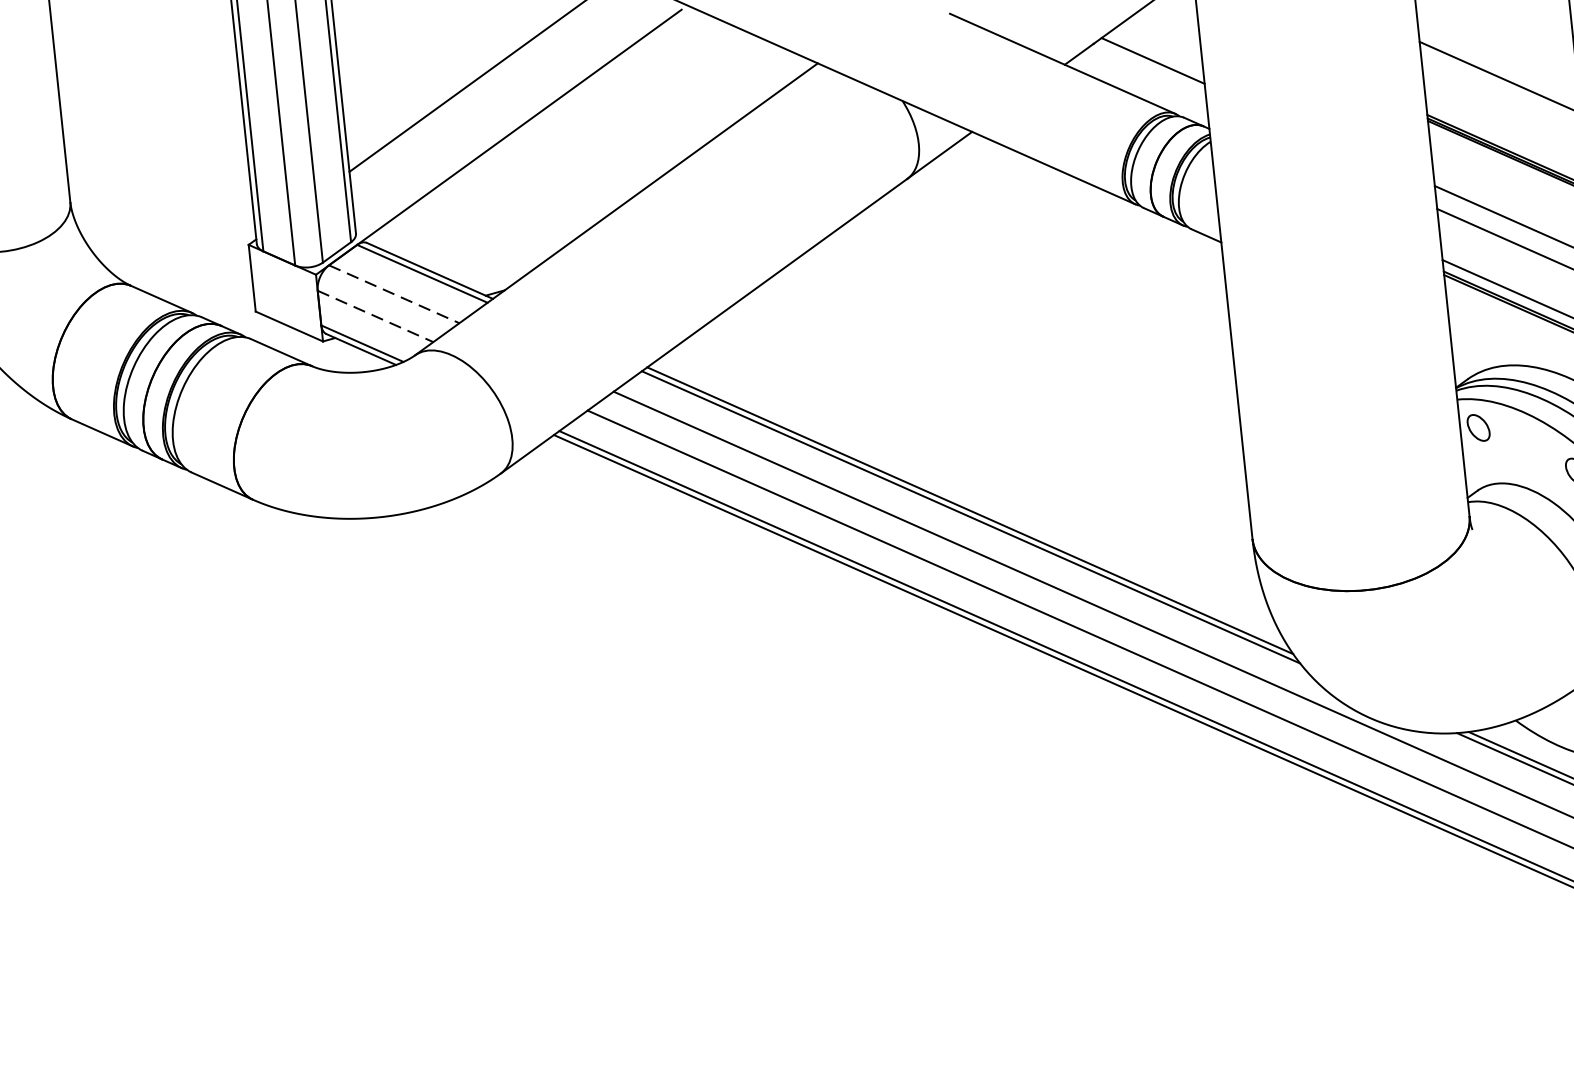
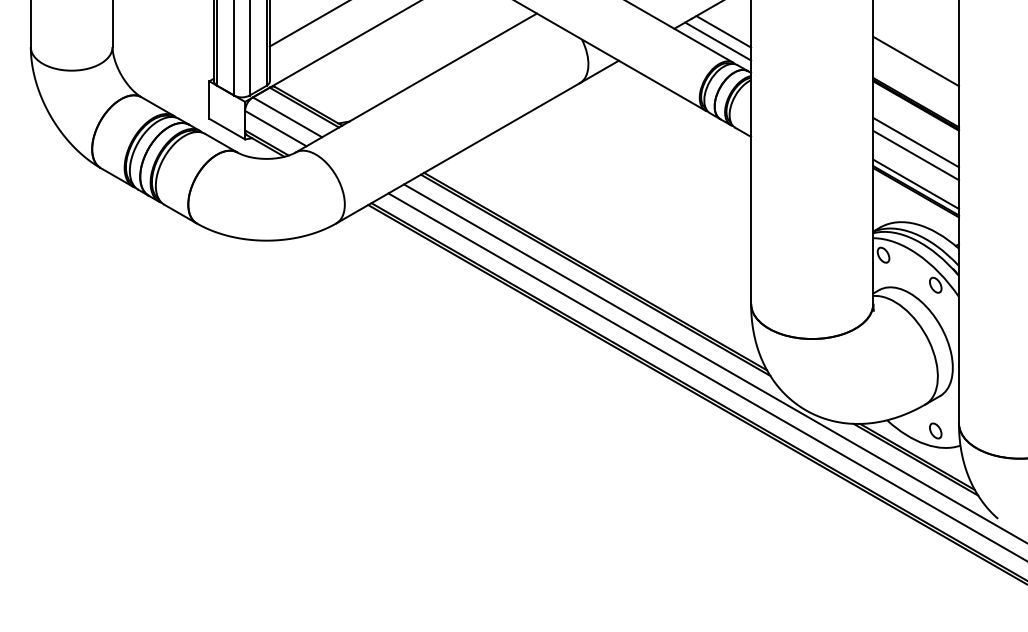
line: (1145, 79) -> (718, 41), added
line: (394, 294) -> (287, 117), dashed -> solid
line: (376, 316) -> (276, 128), dashed -> solid

